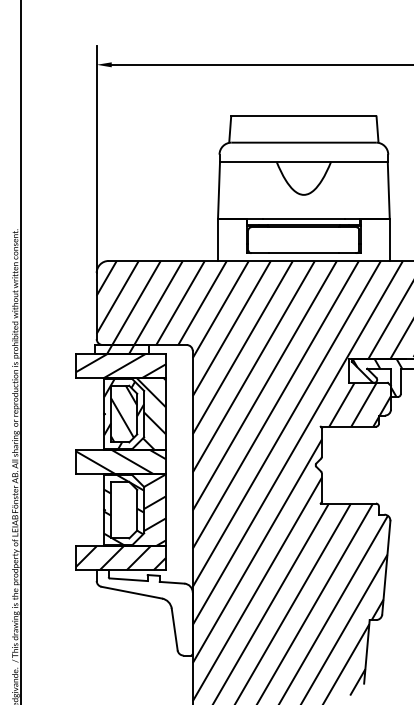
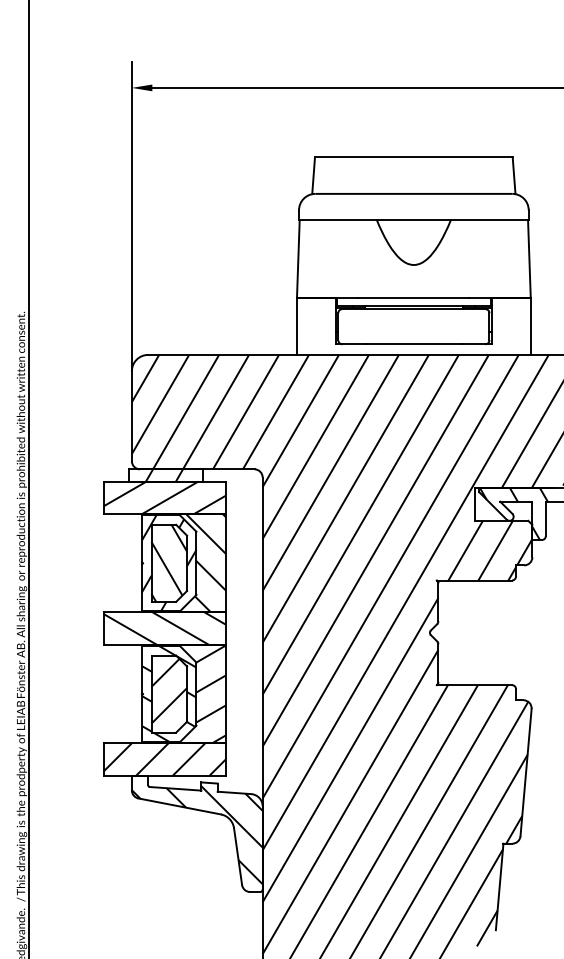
hatch: (124, 507) -> (169, 690), added
hatch: (144, 614) -> (196, 835), added

